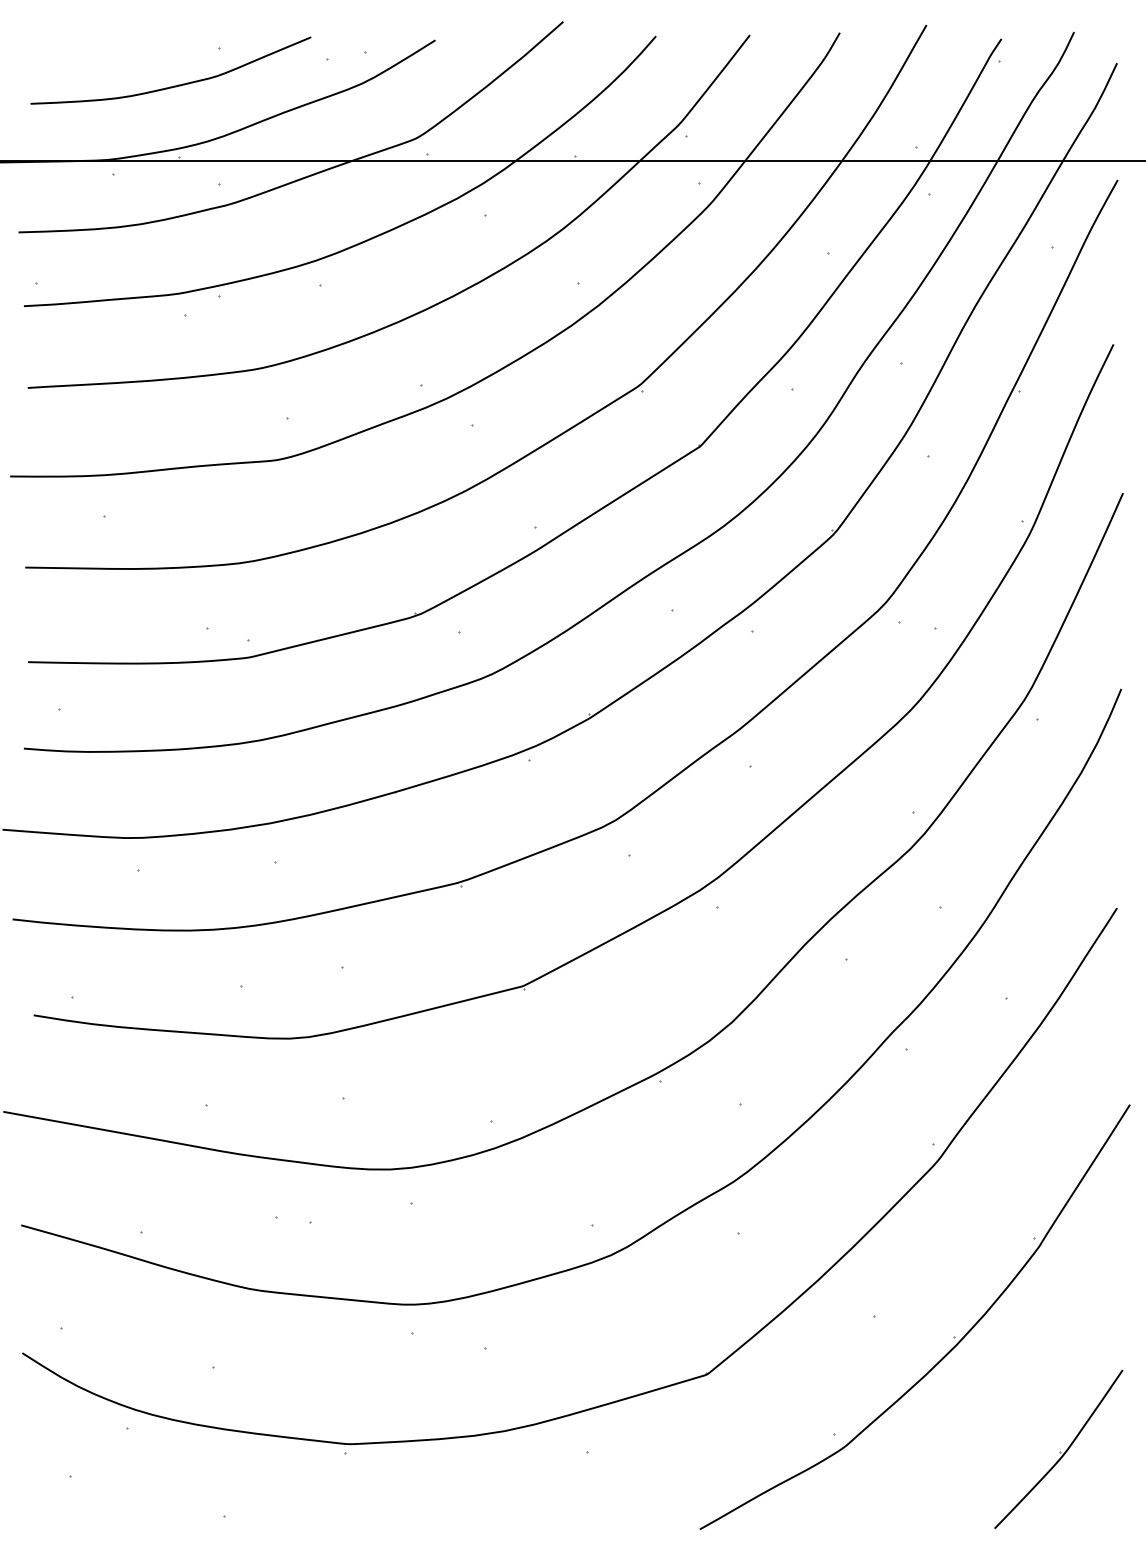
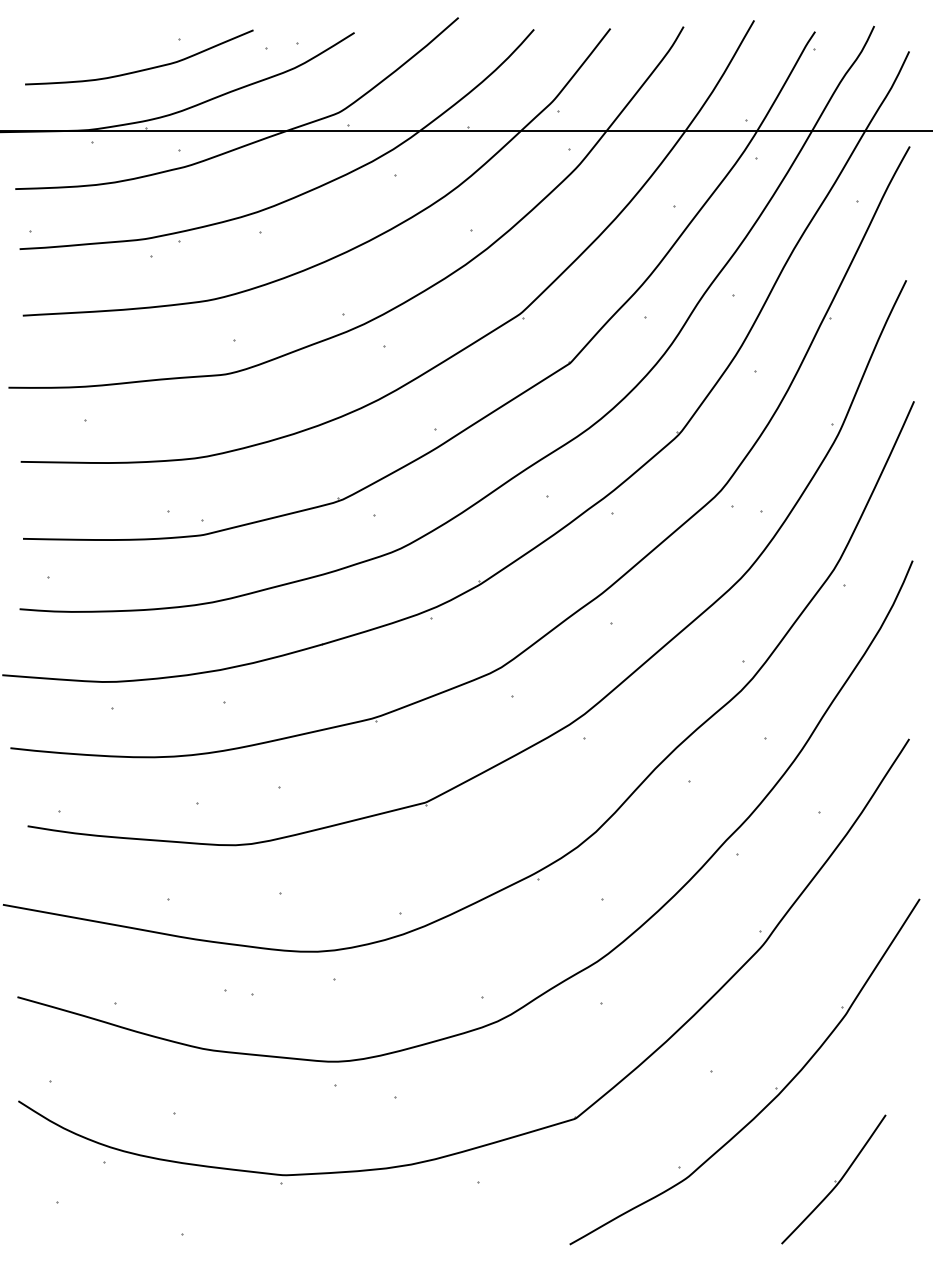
part: (1058, 1449) -> (833, 1179), moved

